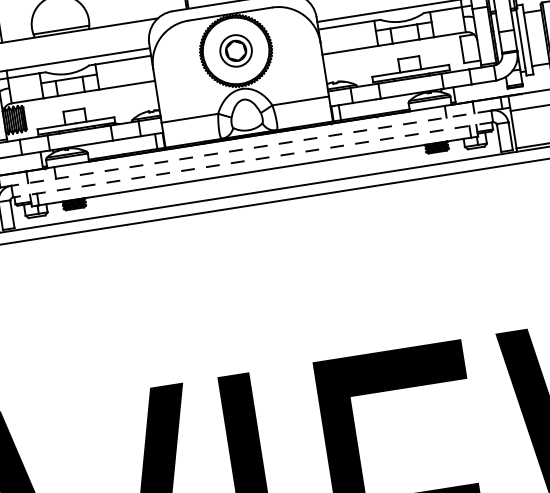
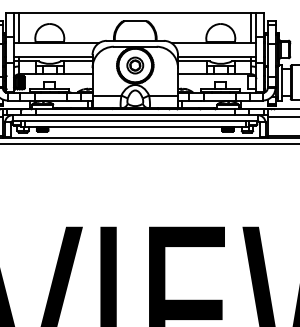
line: (251, 148) -> (135, 115), dashed -> solid
line: (253, 160) -> (135, 121), dashed -> solid

